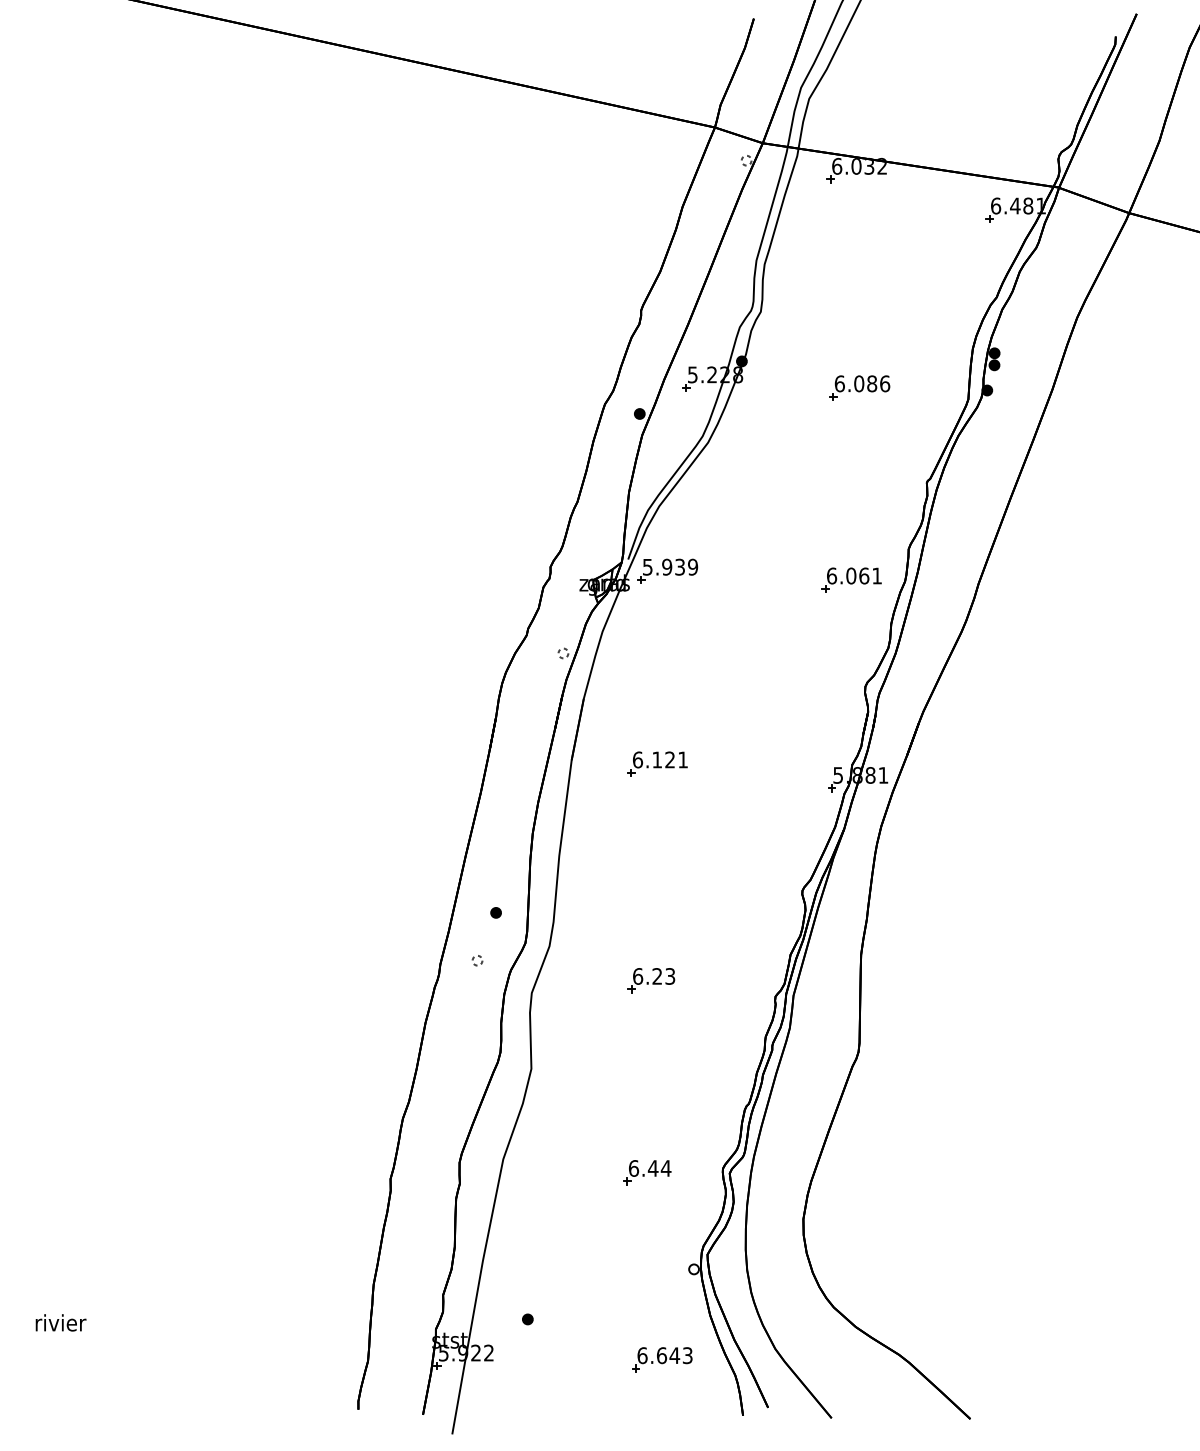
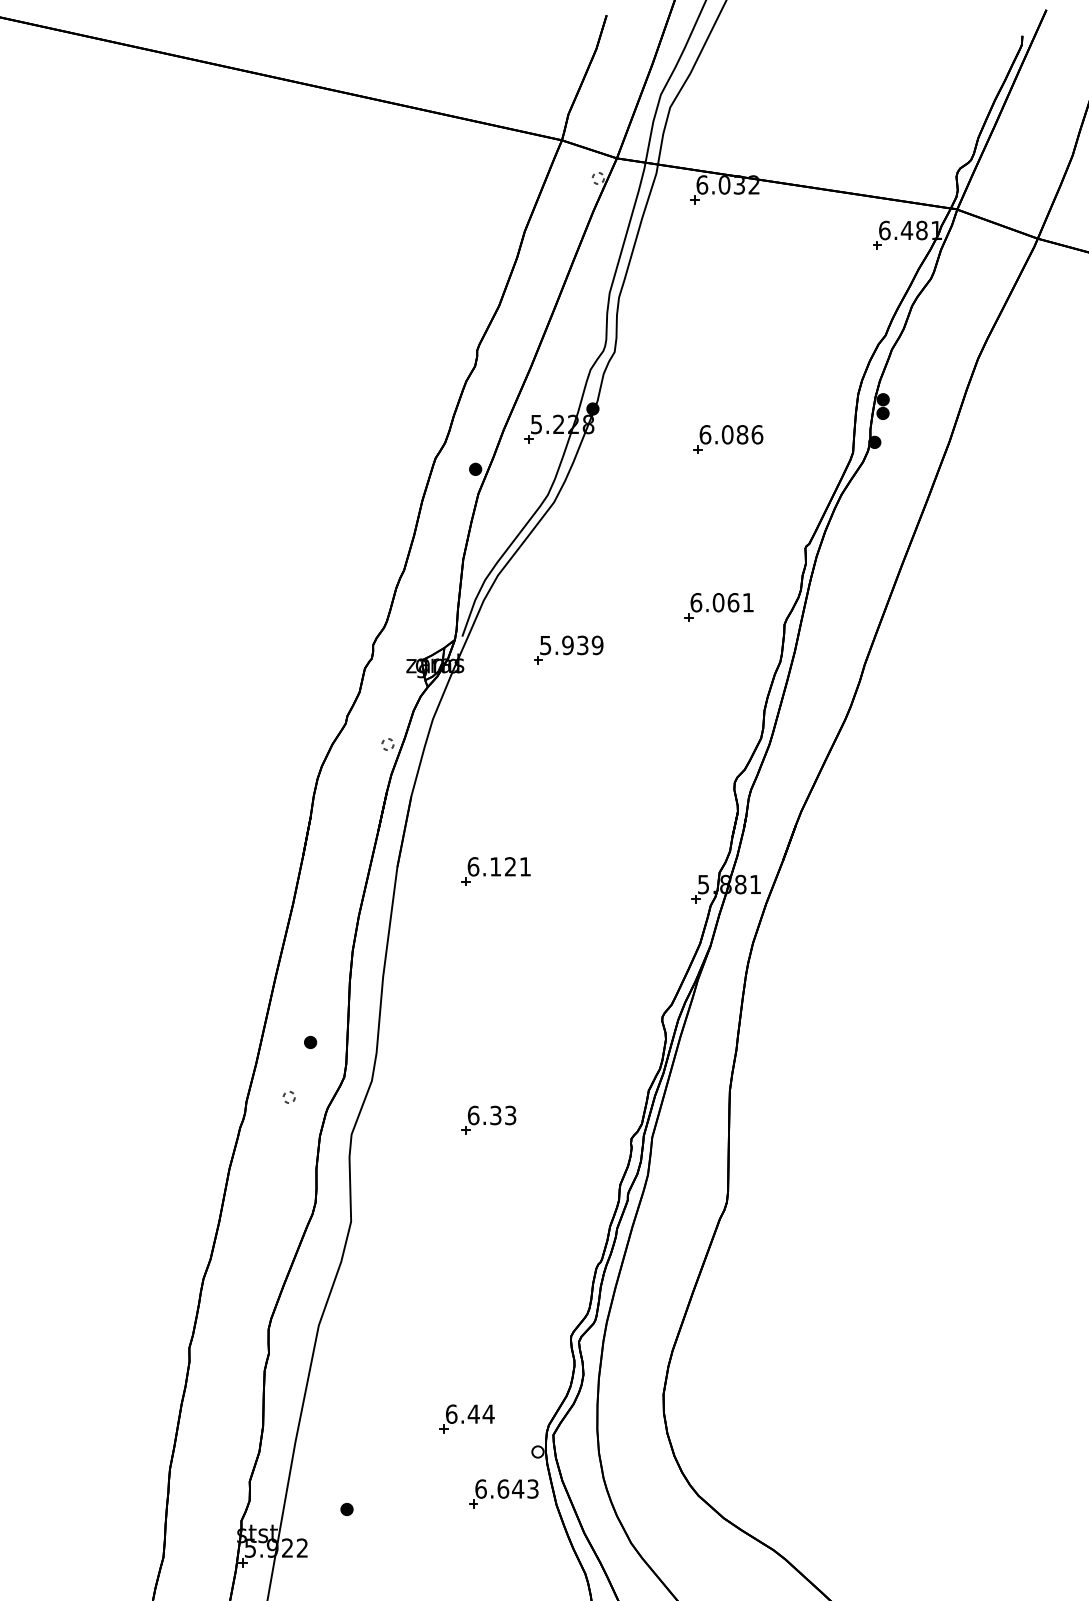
part: (667, 570) -> (568, 649), moved
part: (851, 579) -> (718, 606), moved
text: (657, 976) -> (495, 1115), 6.23 -> 6.33
part: (647, 1172) -> (467, 1418), moved
part: (662, 1359) -> (504, 1493), moved

